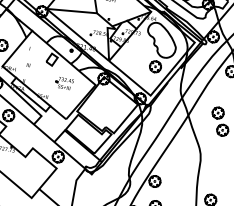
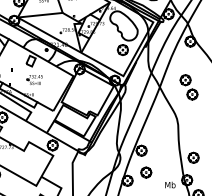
part: (64, 82) -> (34, 79), moved

